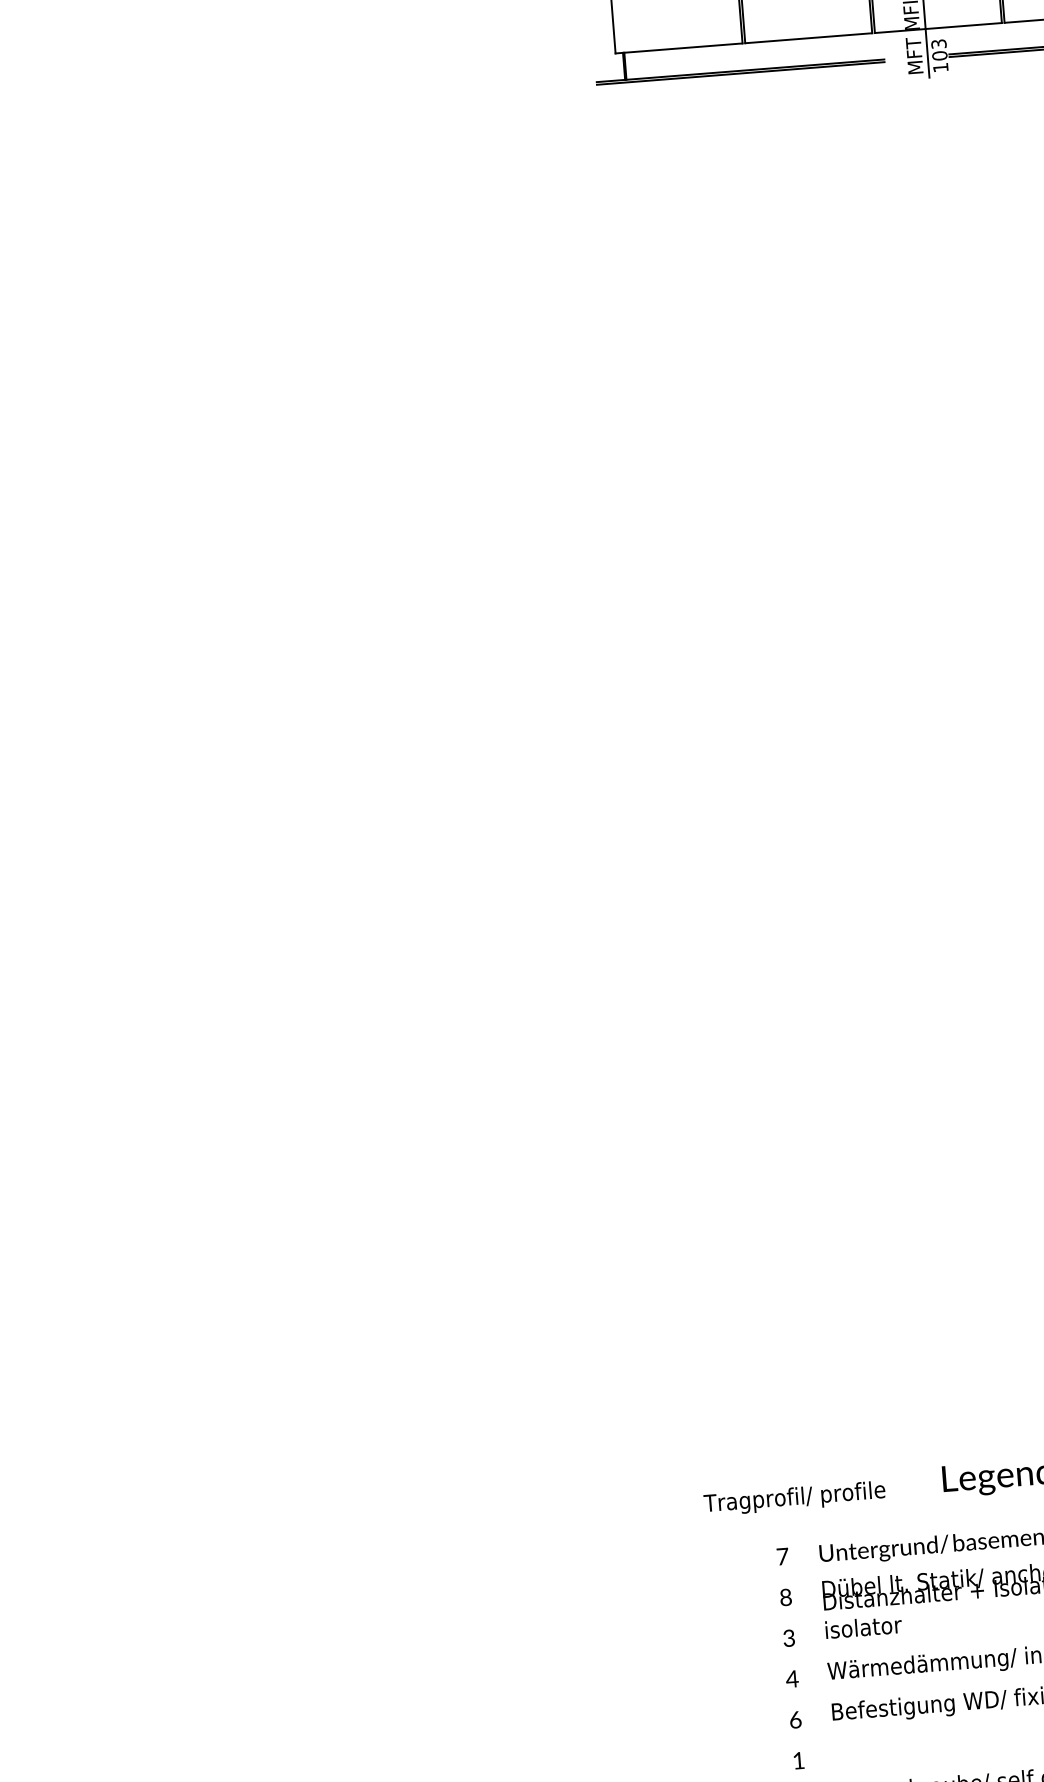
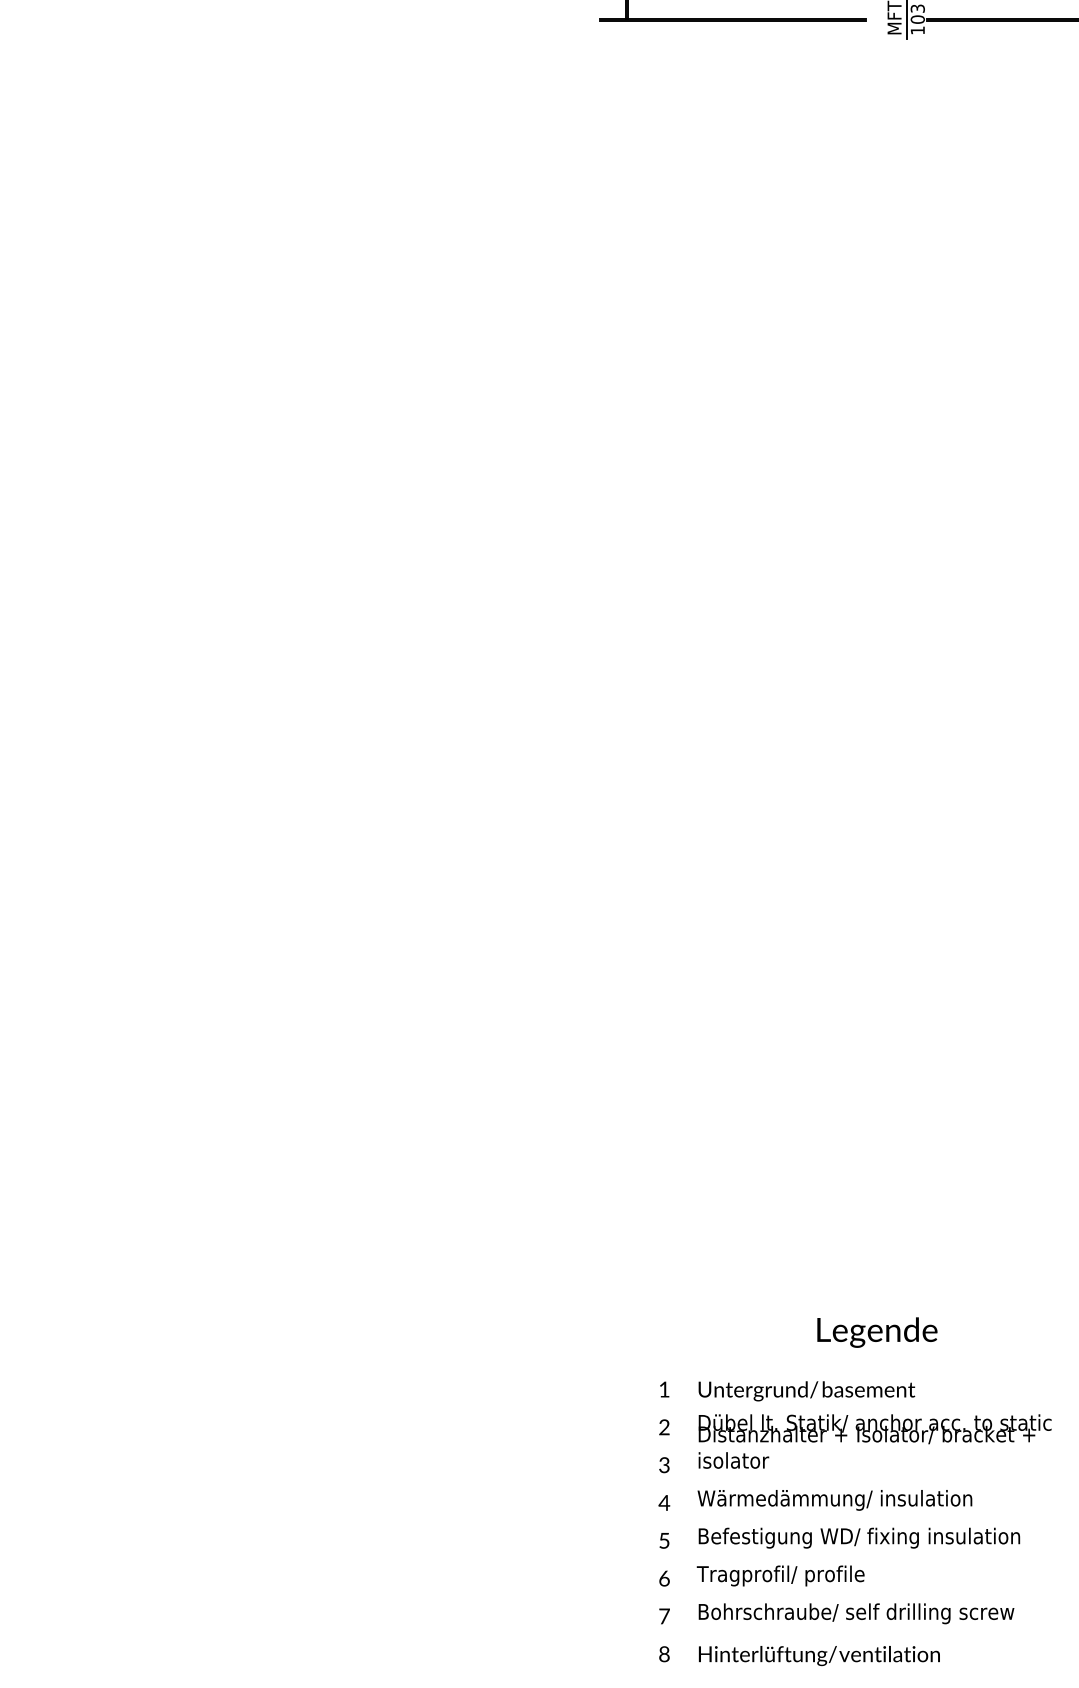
text: (794, 1498) -> (780, 1575), moved
text: (782, 1556) -> (664, 1389), 7 -> 1
text: (786, 1597) -> (664, 1427), 8 -> 2
text: (795, 1719) -> (664, 1540), 6 -> 5
text: (798, 1760) -> (664, 1578), 1 -> 6

